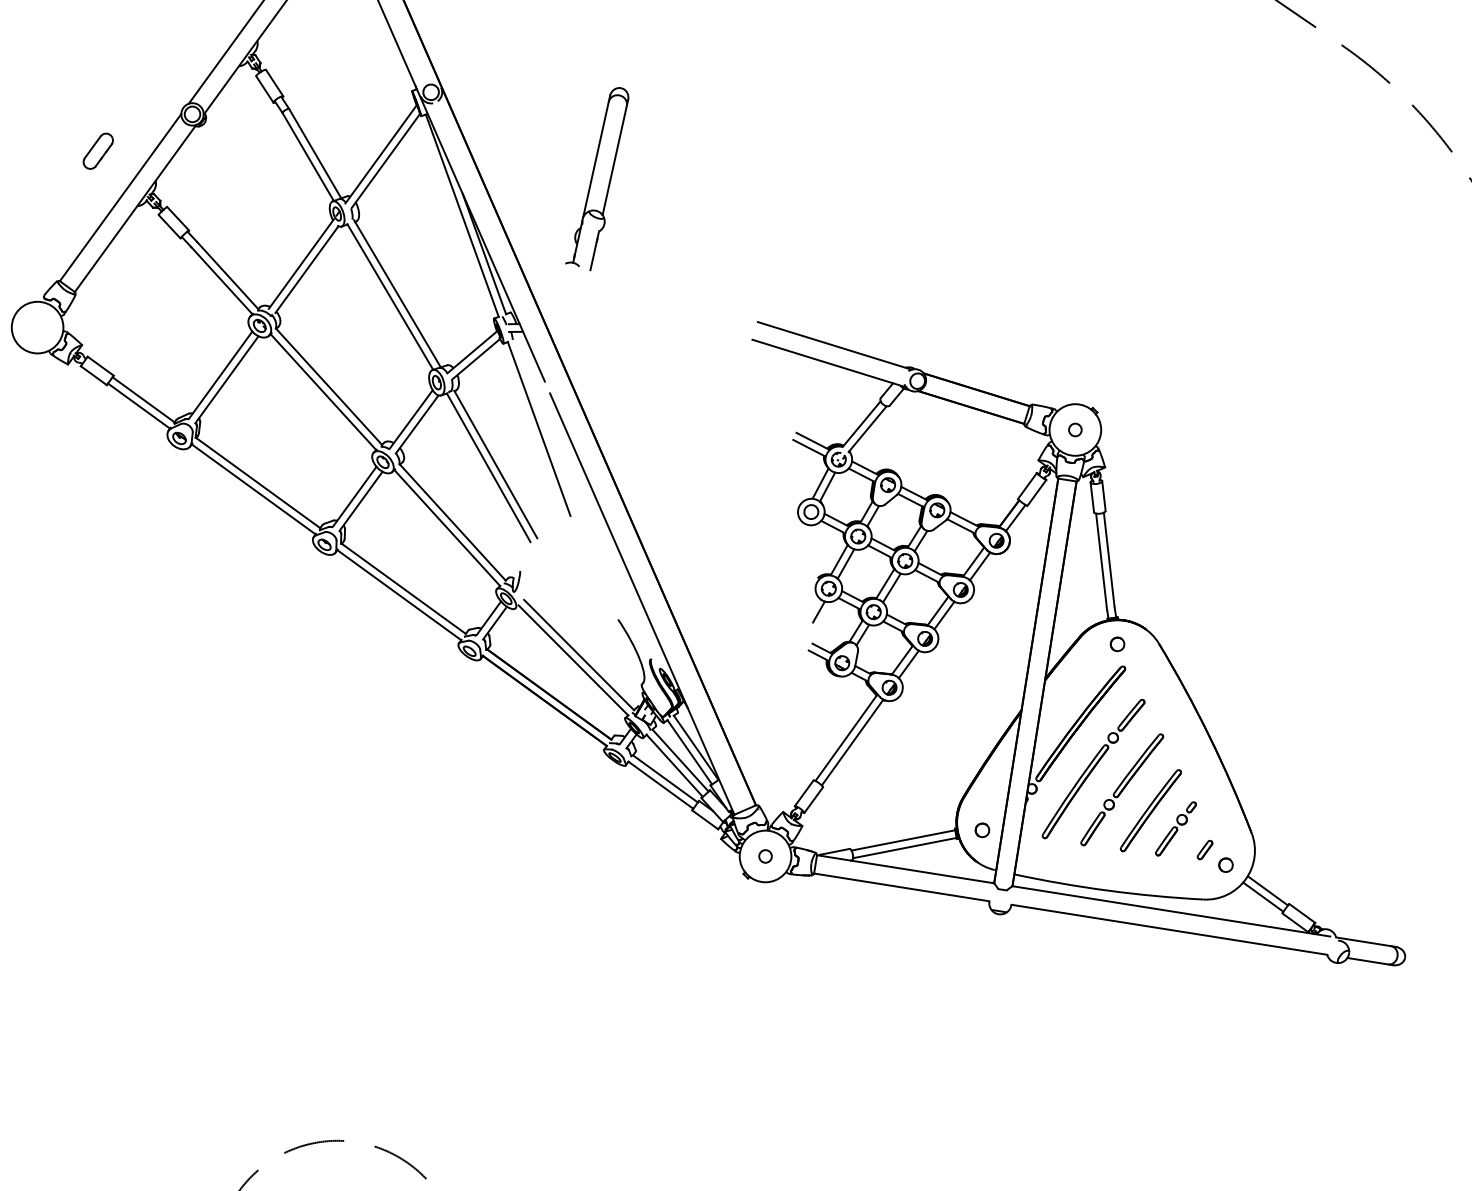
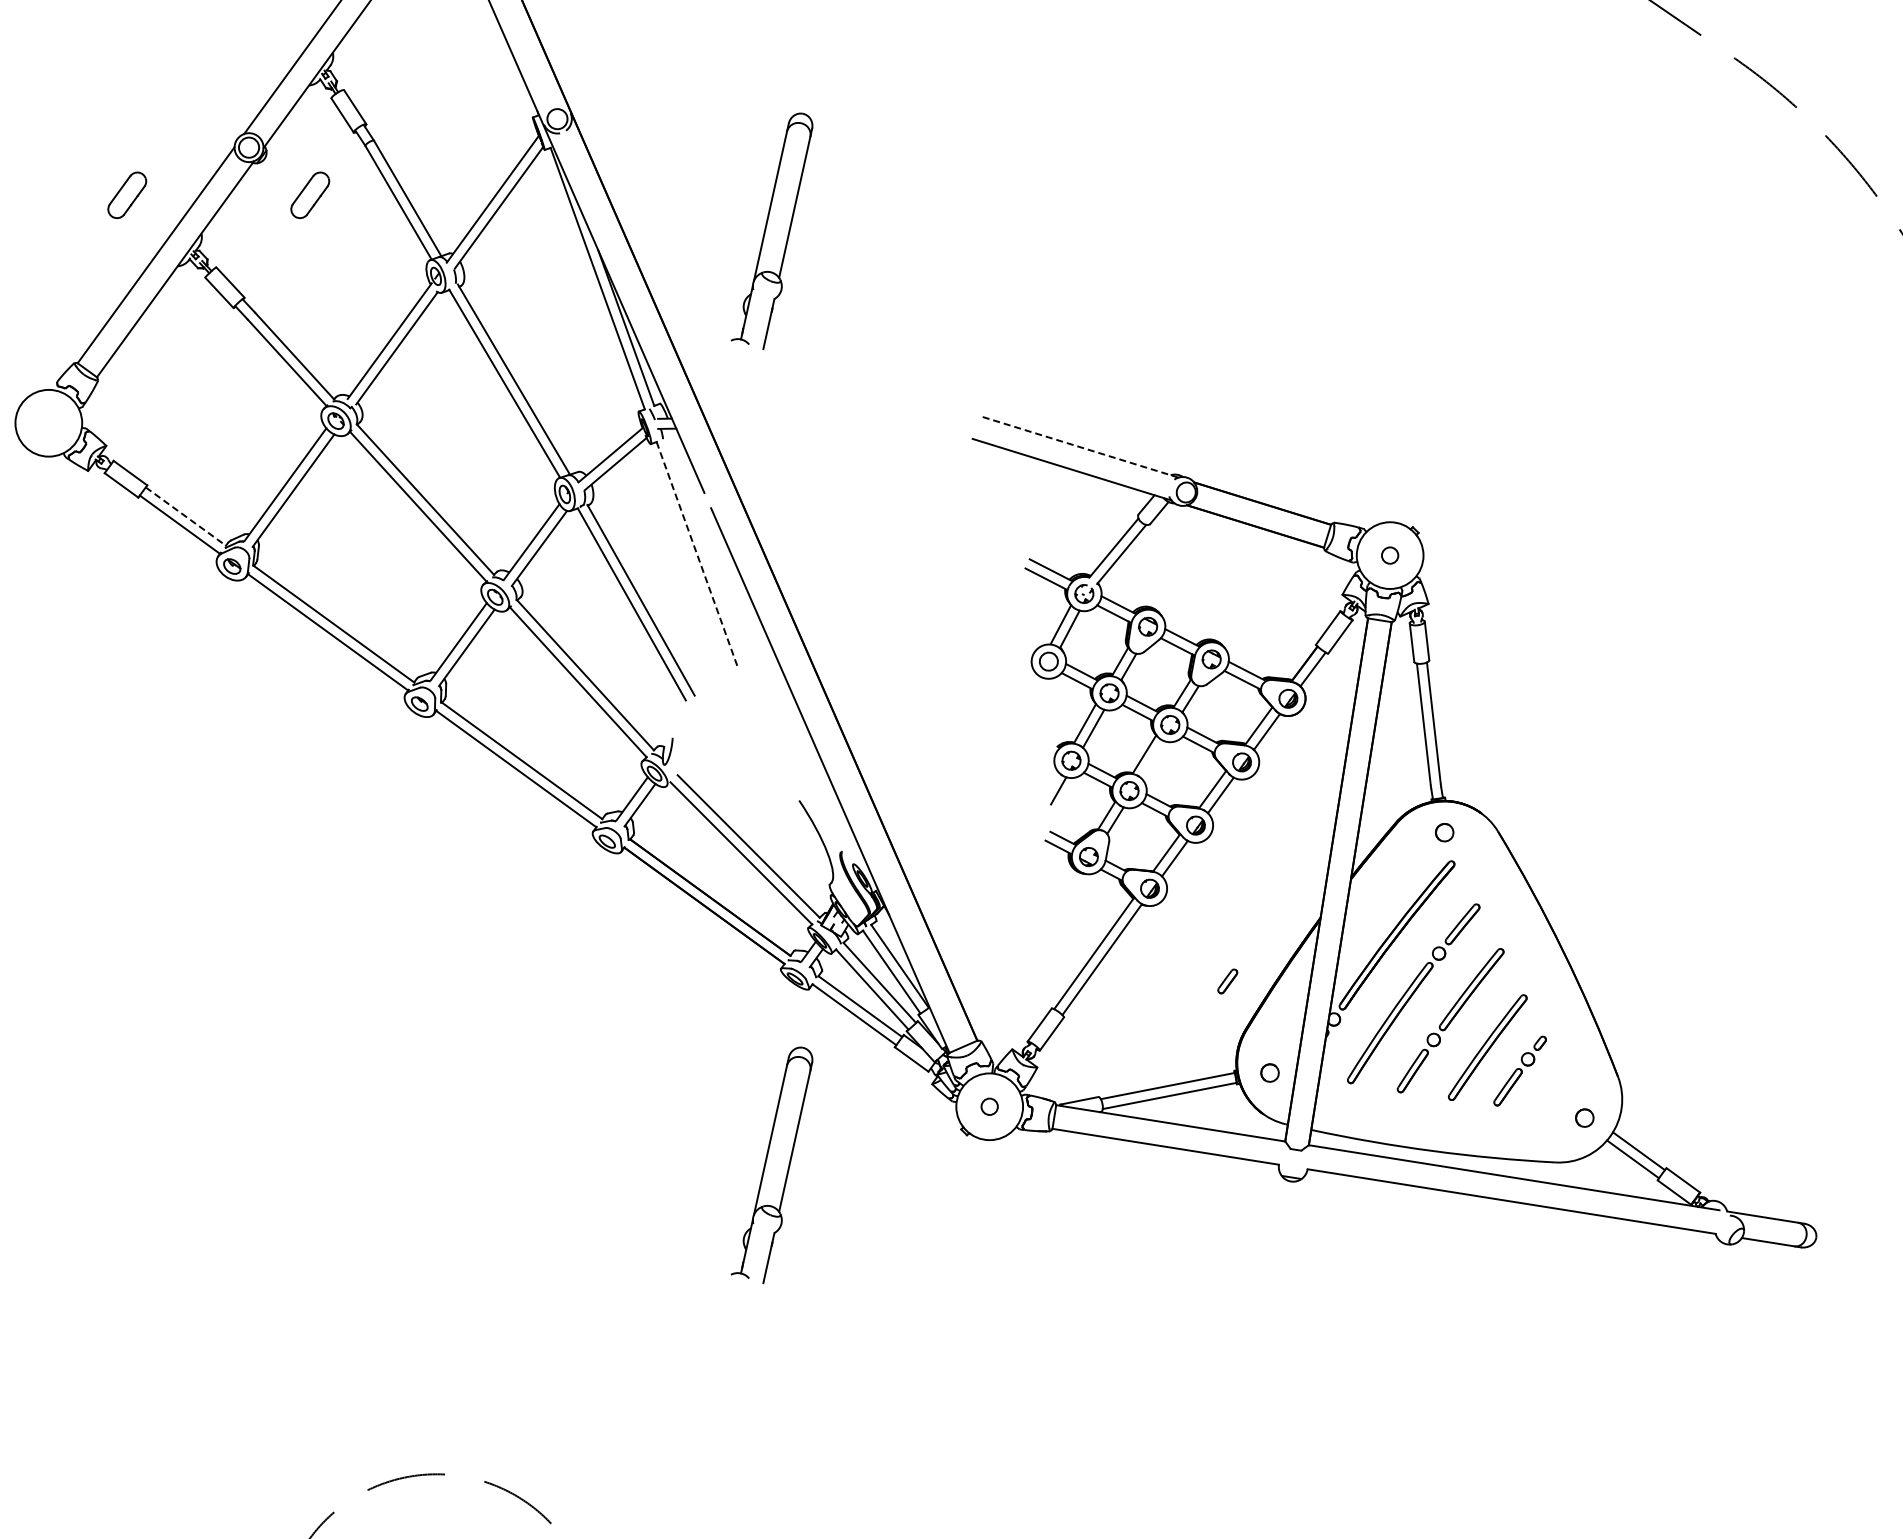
part: (240, 151) -> (310, 195), added
line: (834, 345) -> (1078, 446), solid -> dashed
line: (144, 399) -> (186, 516), solid -> dashed
line: (539, 429) -> (697, 554), solid -> dashed
line: (891, 587) -> (1152, 759), removed
part: (1204, 850) -> (1227, 981), moved
part: (596, 901) -> (771, 1164), added

